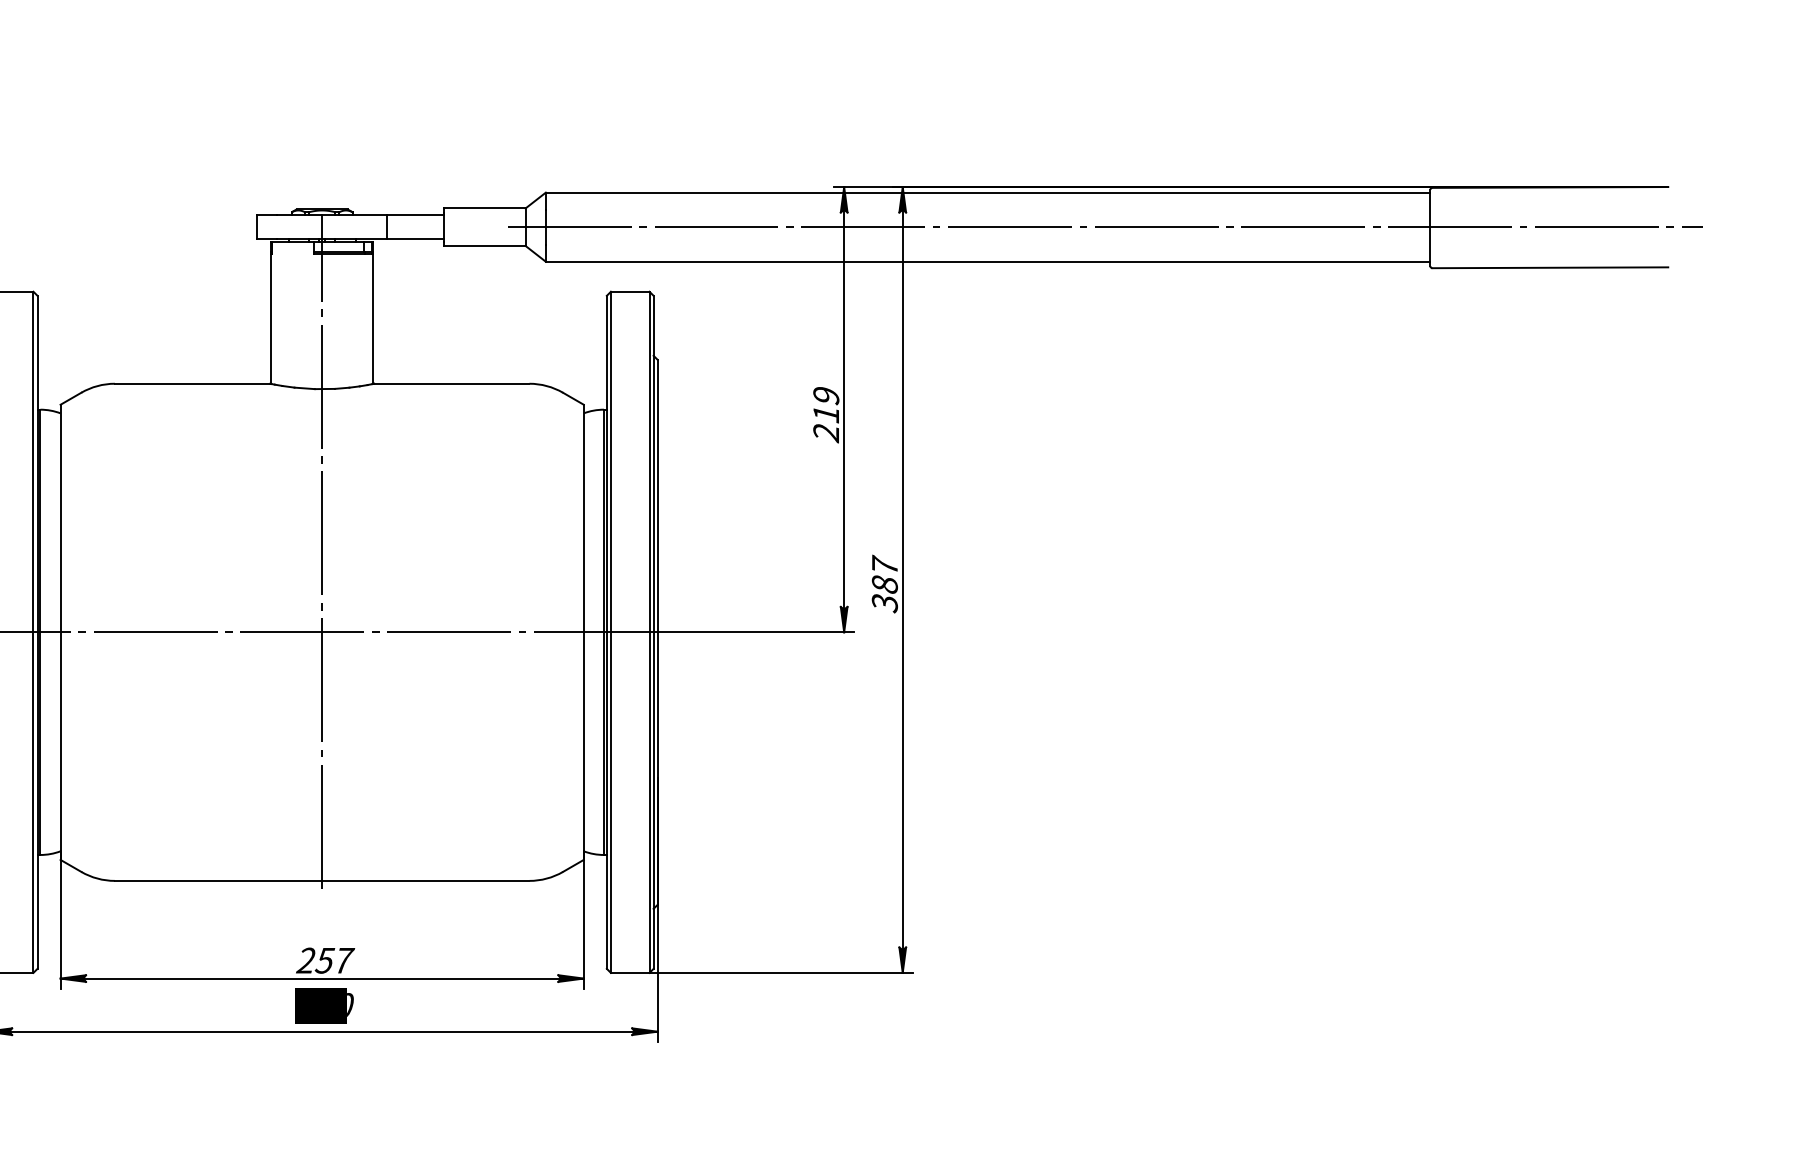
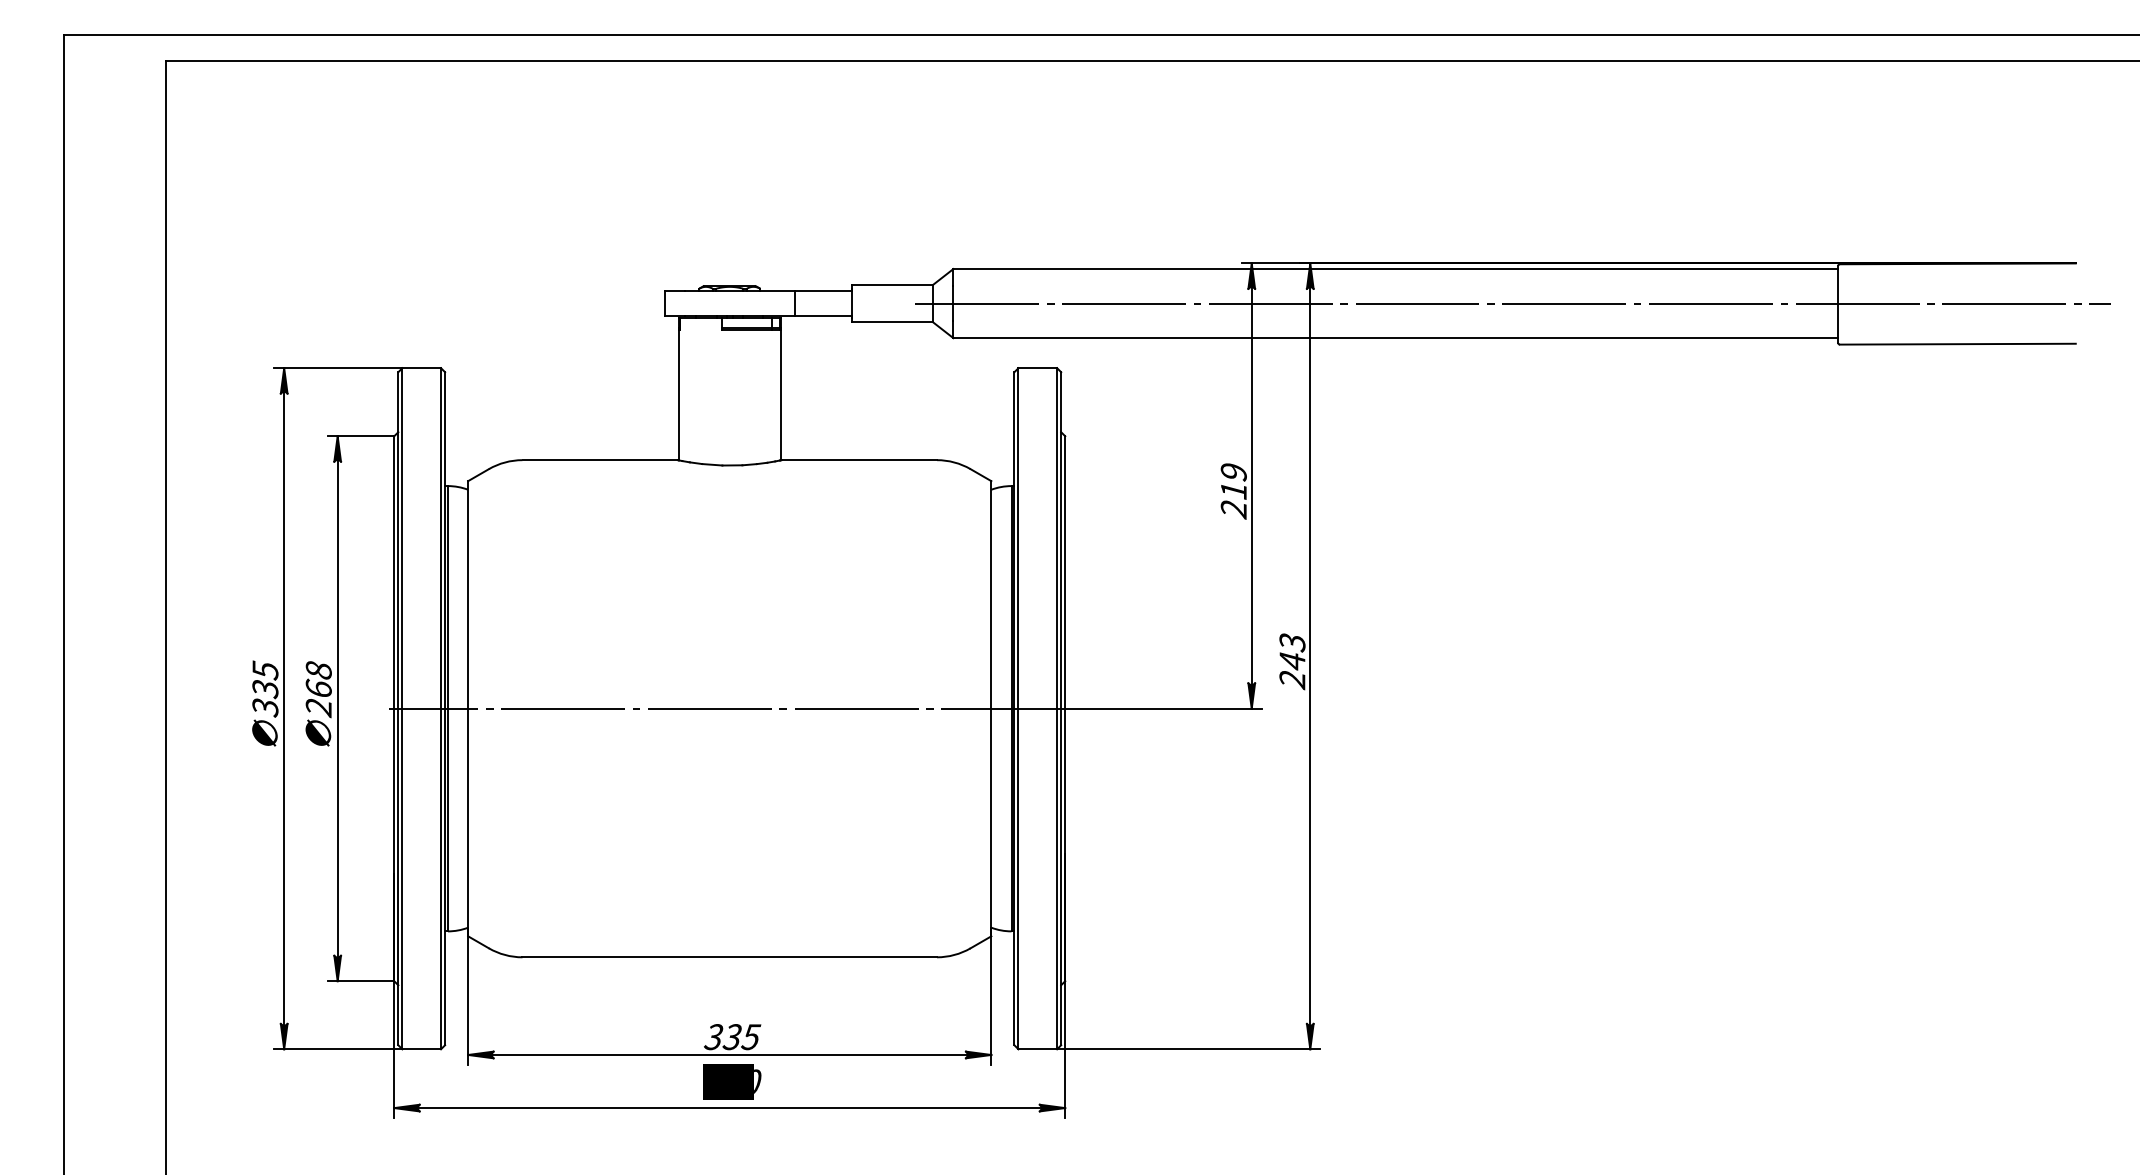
line: (321, 551) -> (729, 627), removed
text: (884, 584) -> (1292, 660), 387 -> 243
text: (324, 961) -> (732, 1037), 257 -> 335

